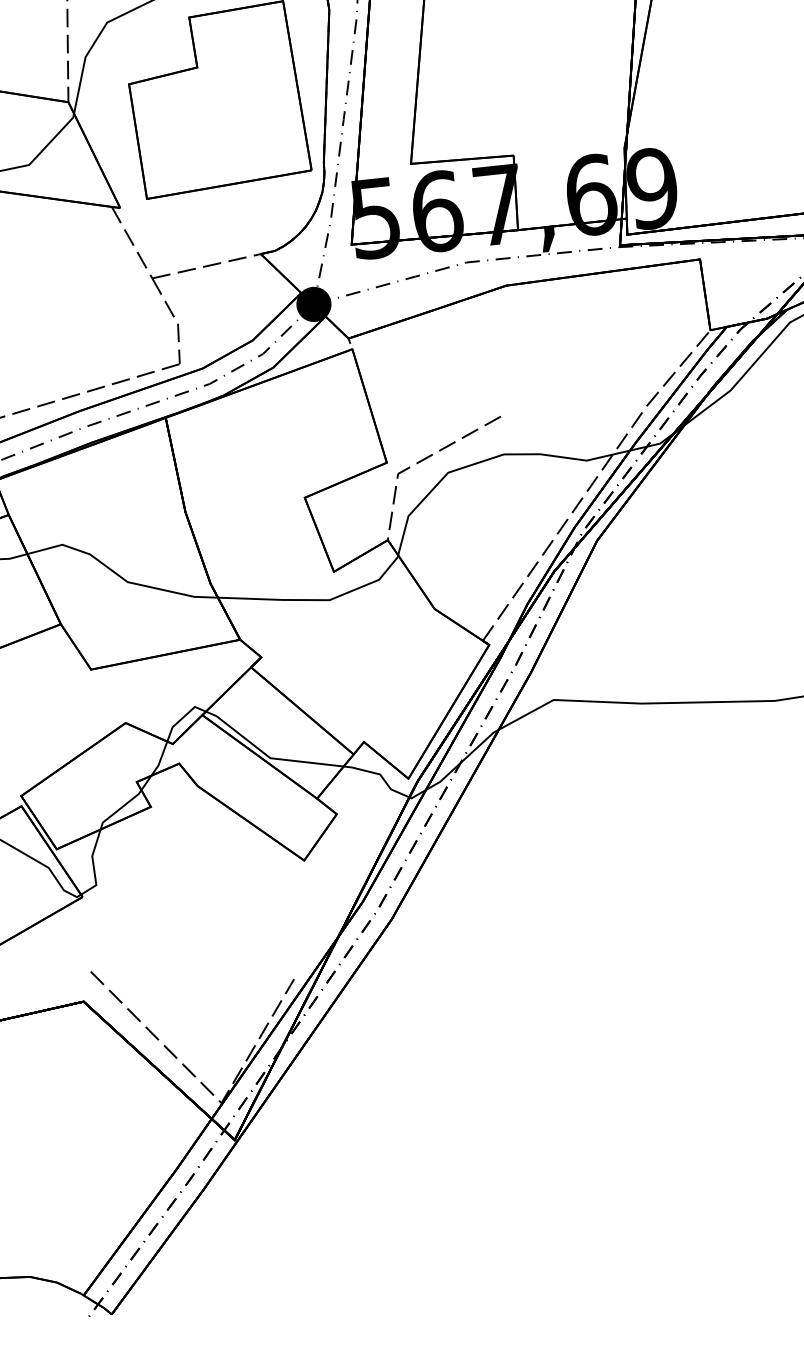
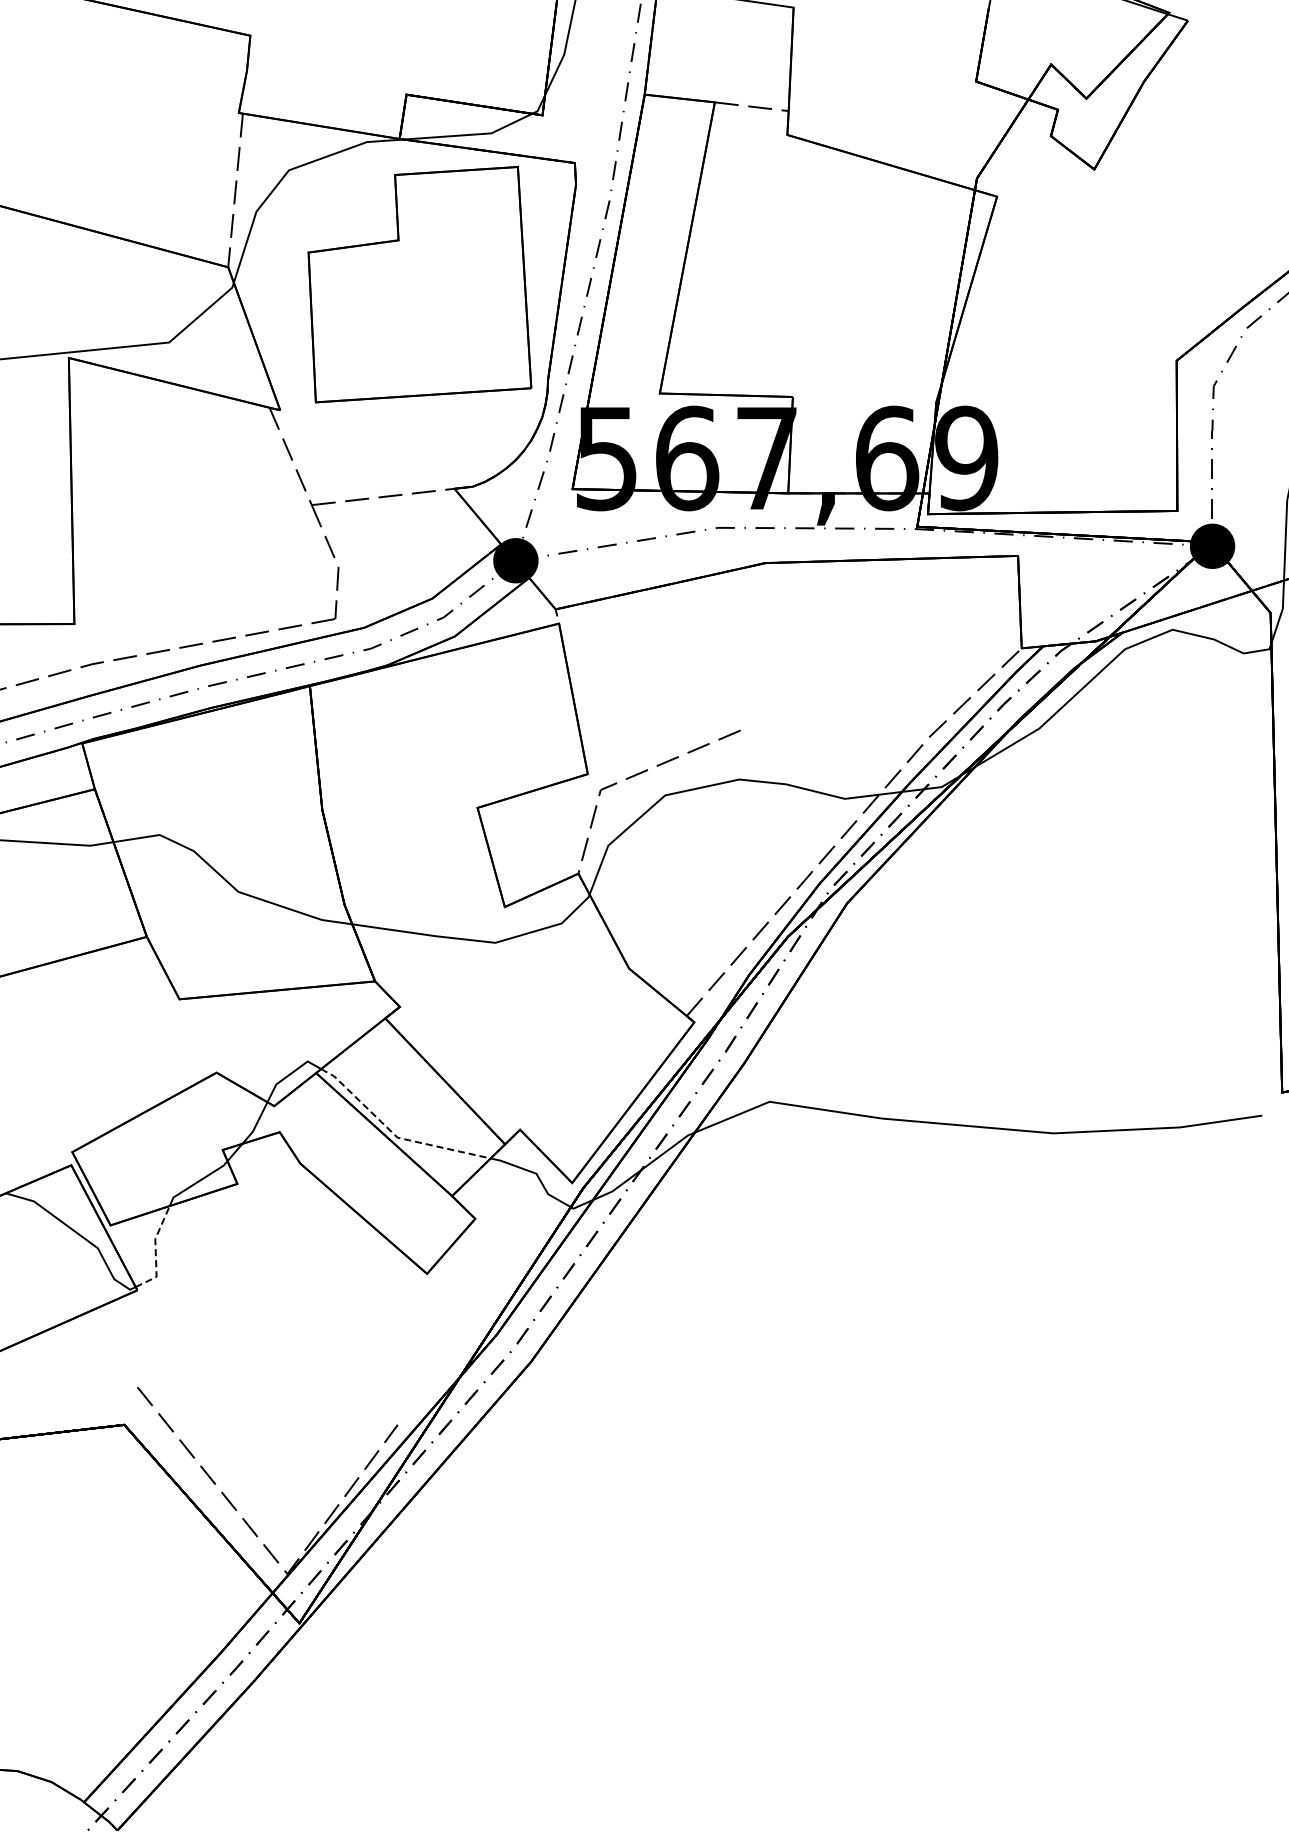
line: (267, 756) -> (394, 1135), solid -> dashed
line: (93, 865) -> (155, 1251), solid -> dashed

